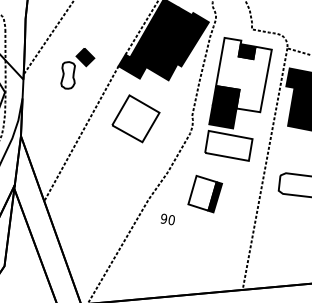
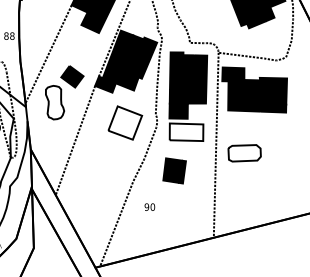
part: (77, 68) -> (64, 92), size x1.67
fill: (242, 74) -> (188, 77), added
part: (136, 118) -> (125, 122), moved
fill: (202, 193) -> (172, 170), added
text: (167, 218) -> (149, 206), moved

